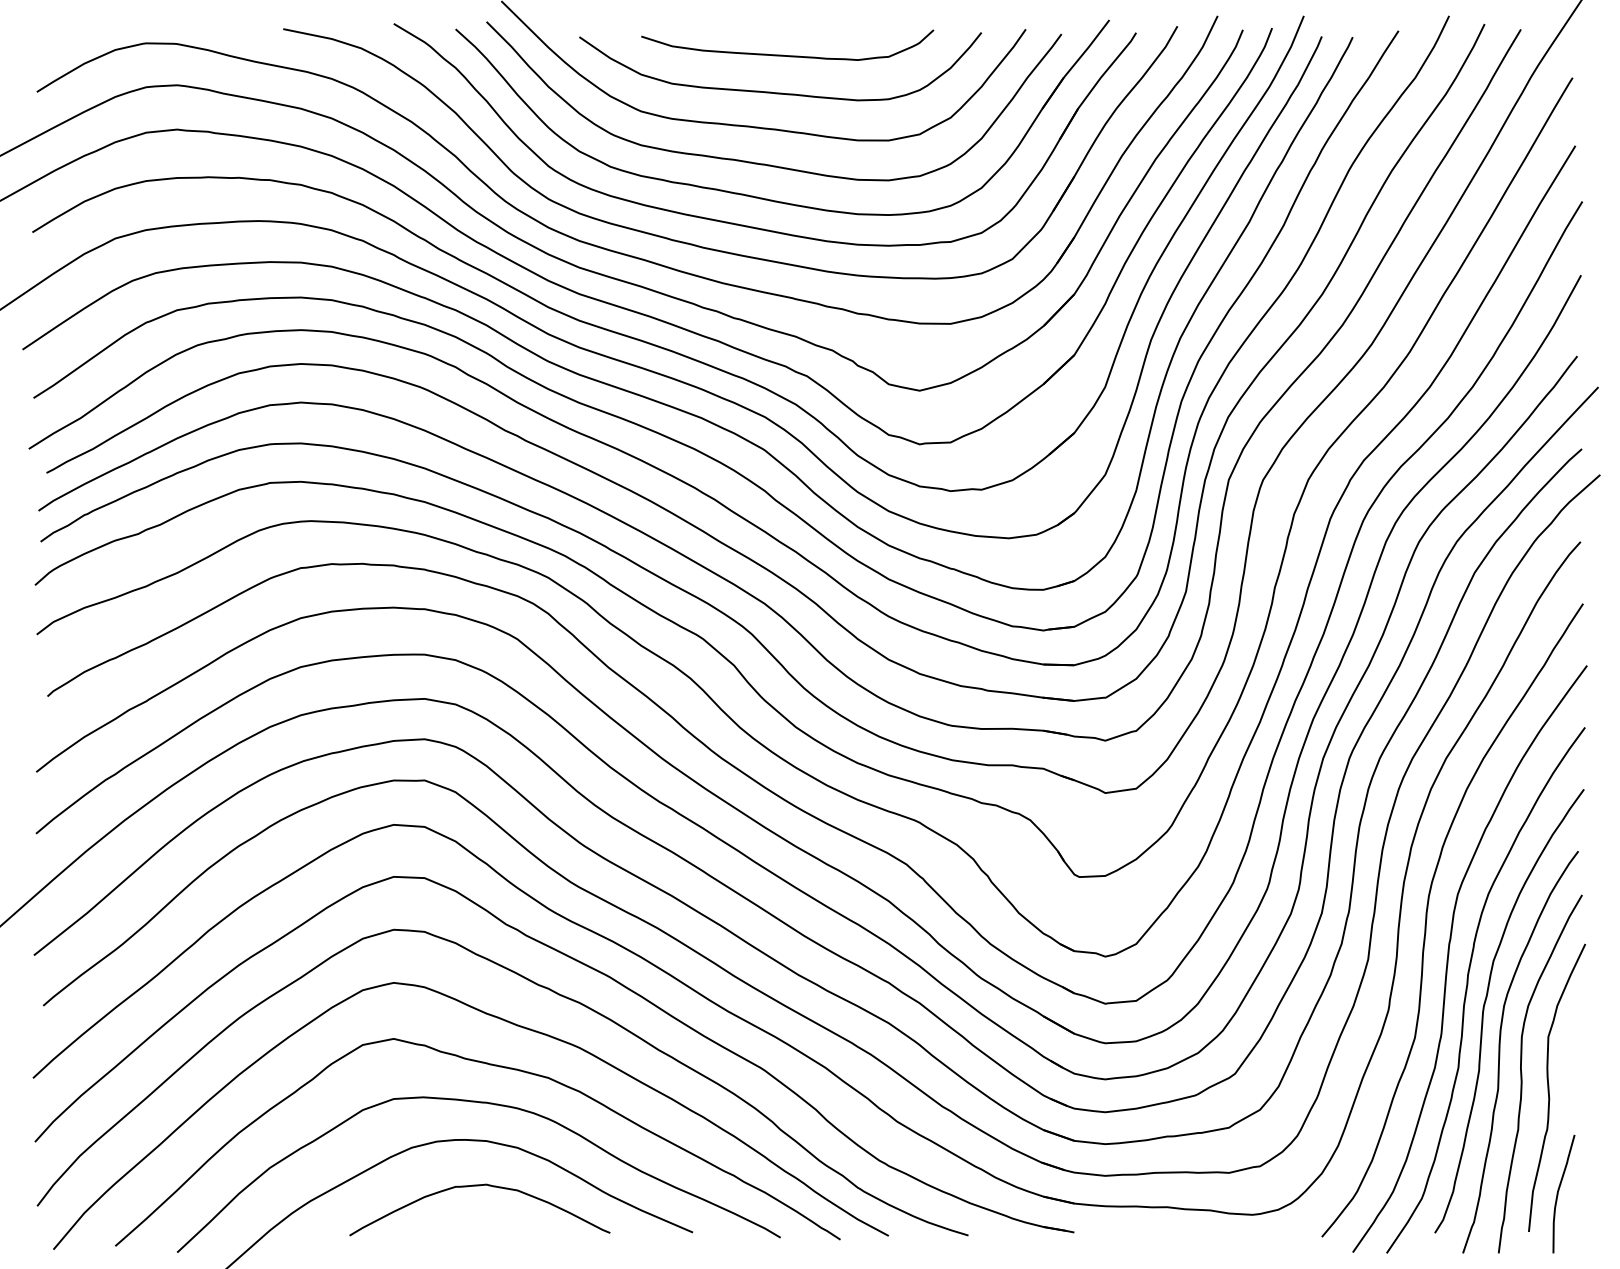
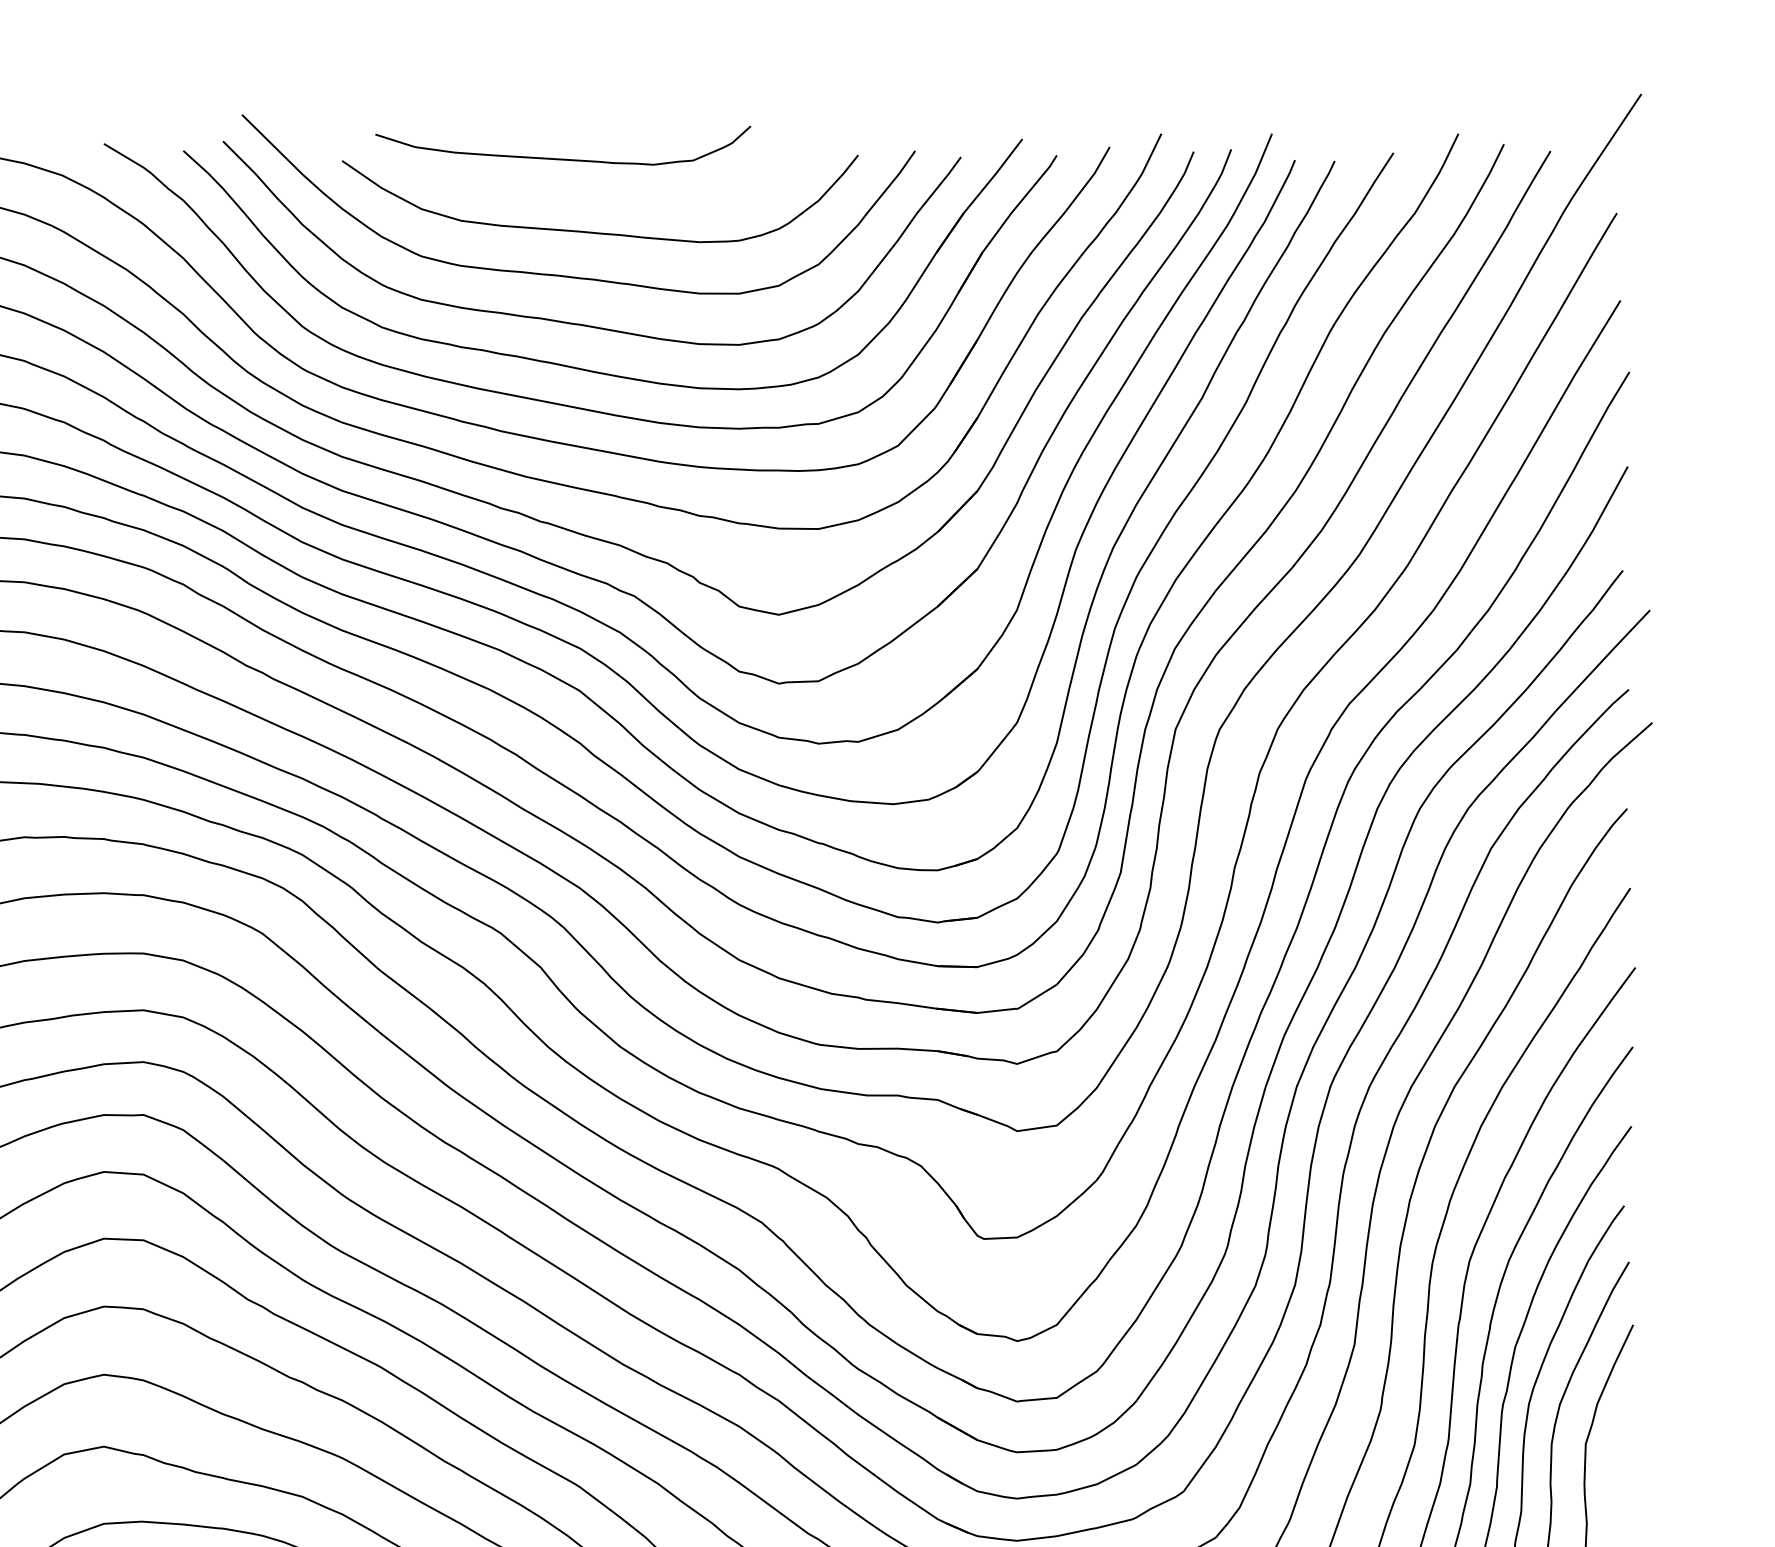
curve: (783, 54) -> (557, 157), moved

